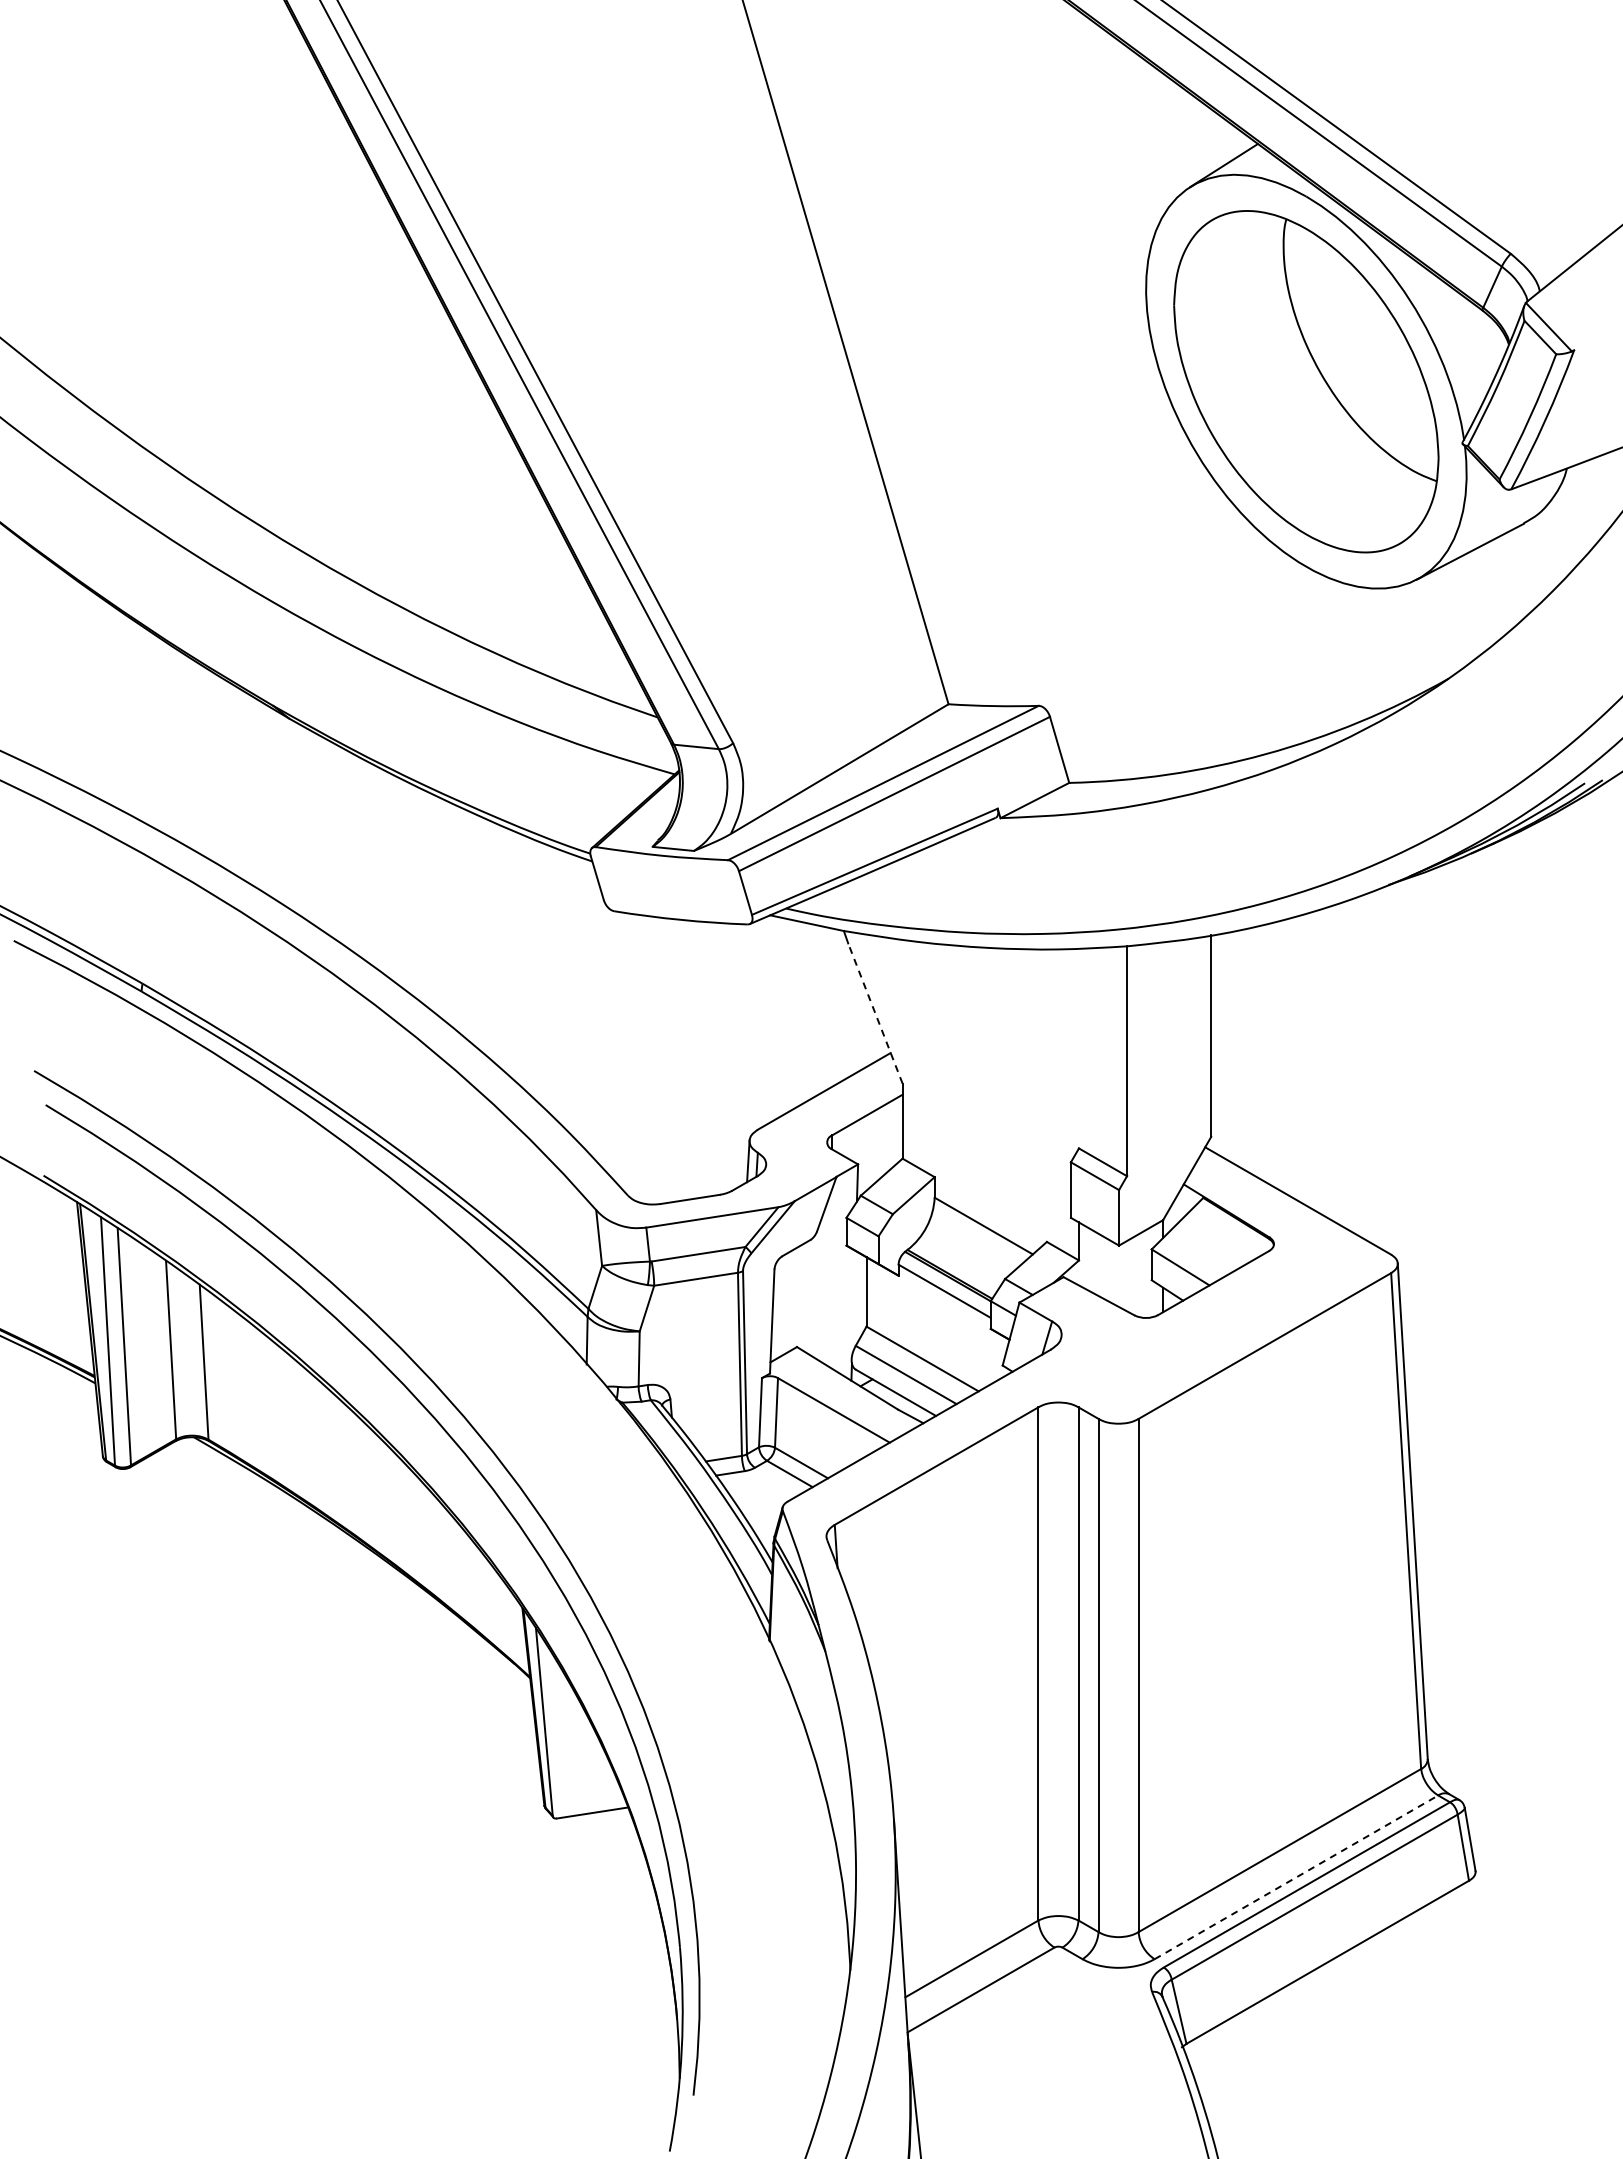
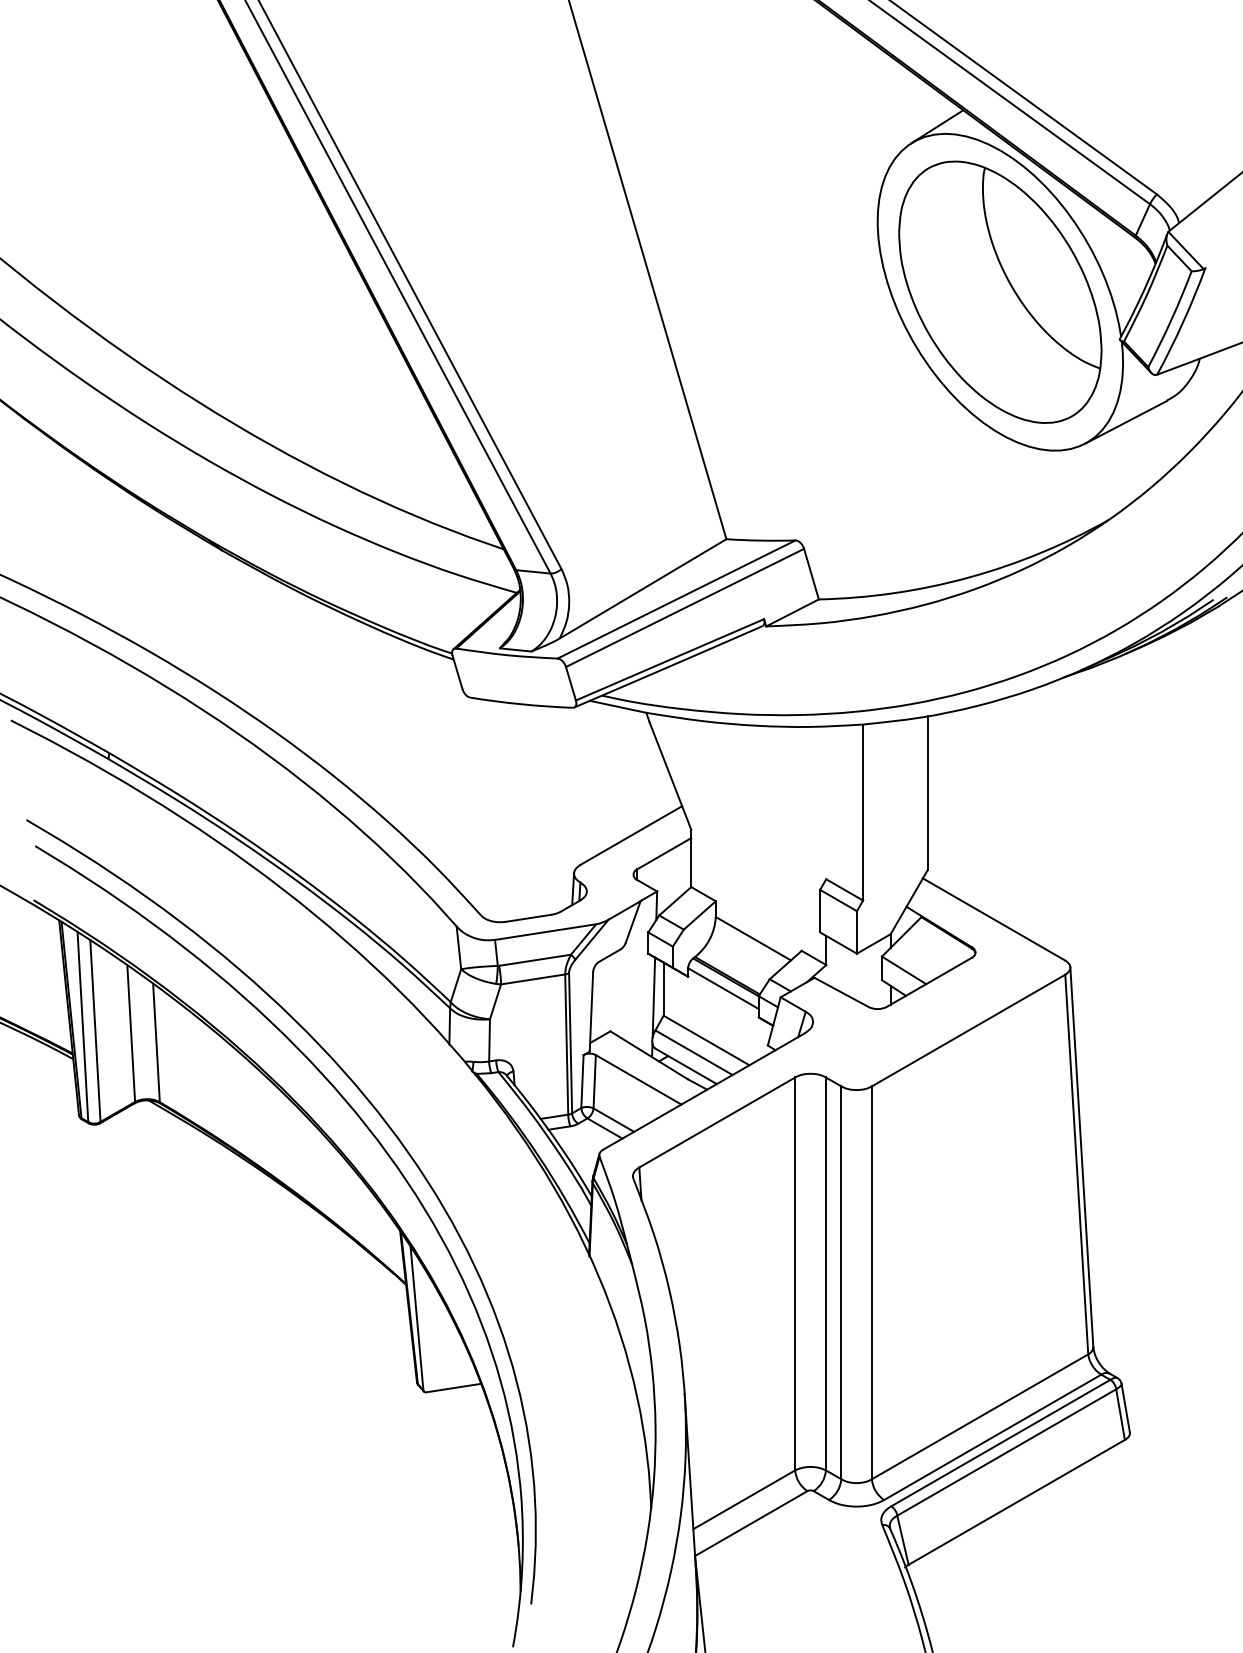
line: (875, 1013) -> (670, 775), dashed -> solid
line: (853, 1302) -> (653, 997), added
line: (1296, 1877) -> (992, 1437), dashed -> solid

